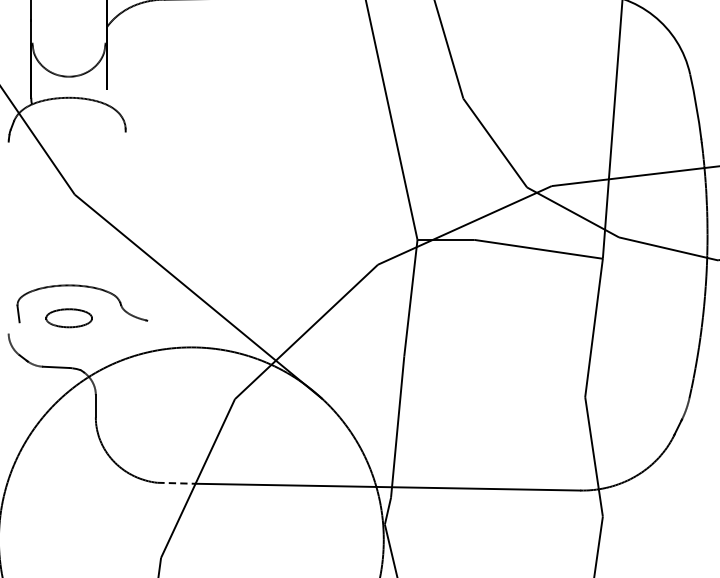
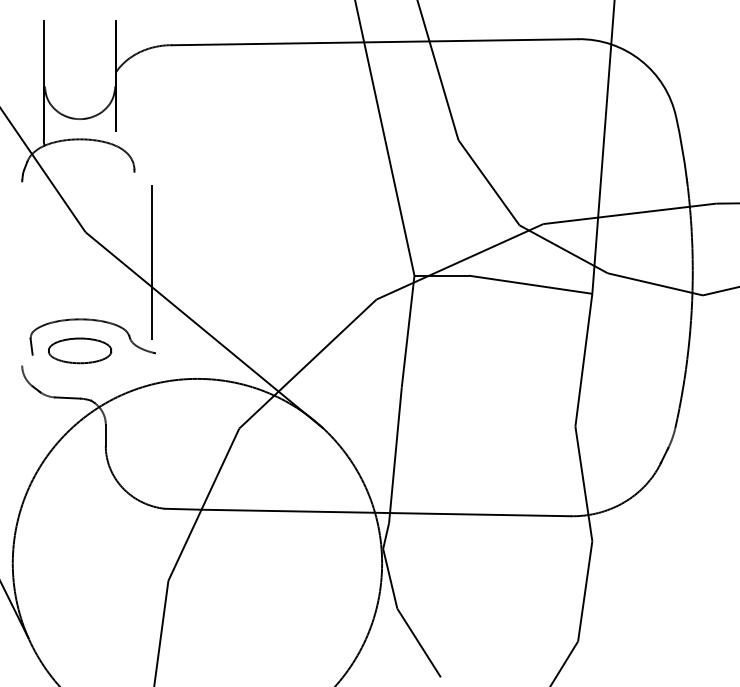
line: (143, 226) -> (151, 262), added
part: (69, 317) -> (80, 350), size x1.43
line: (176, 483) -> (183, 509), dashed -> solid

